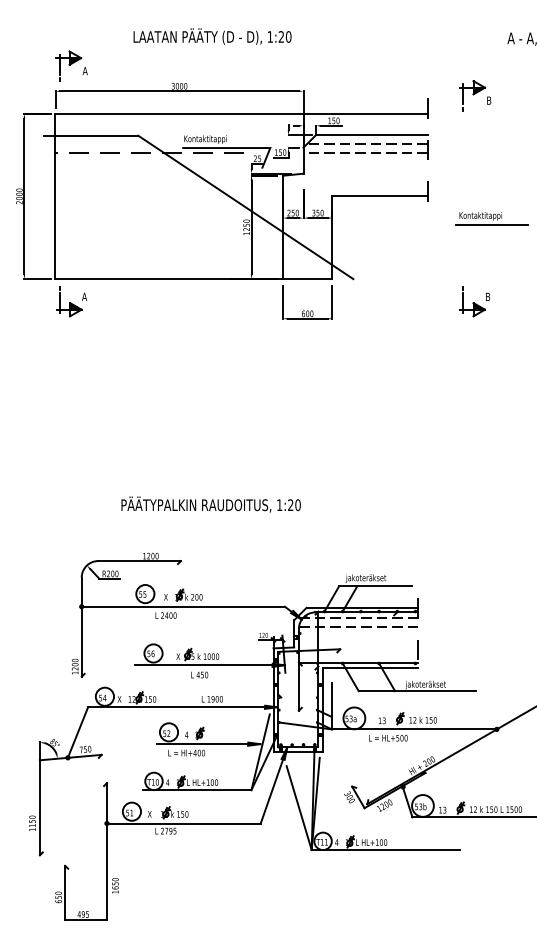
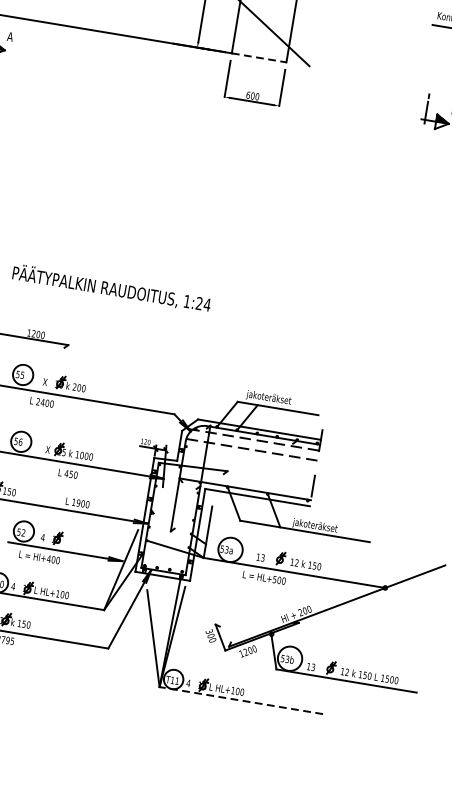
line: (307, 279) -> (258, 58), solid -> dashed
text: (297, 505) -> (206, 305), 1:20 -> 1:24
line: (385, 850) -> (240, 700), solid -> dashed

